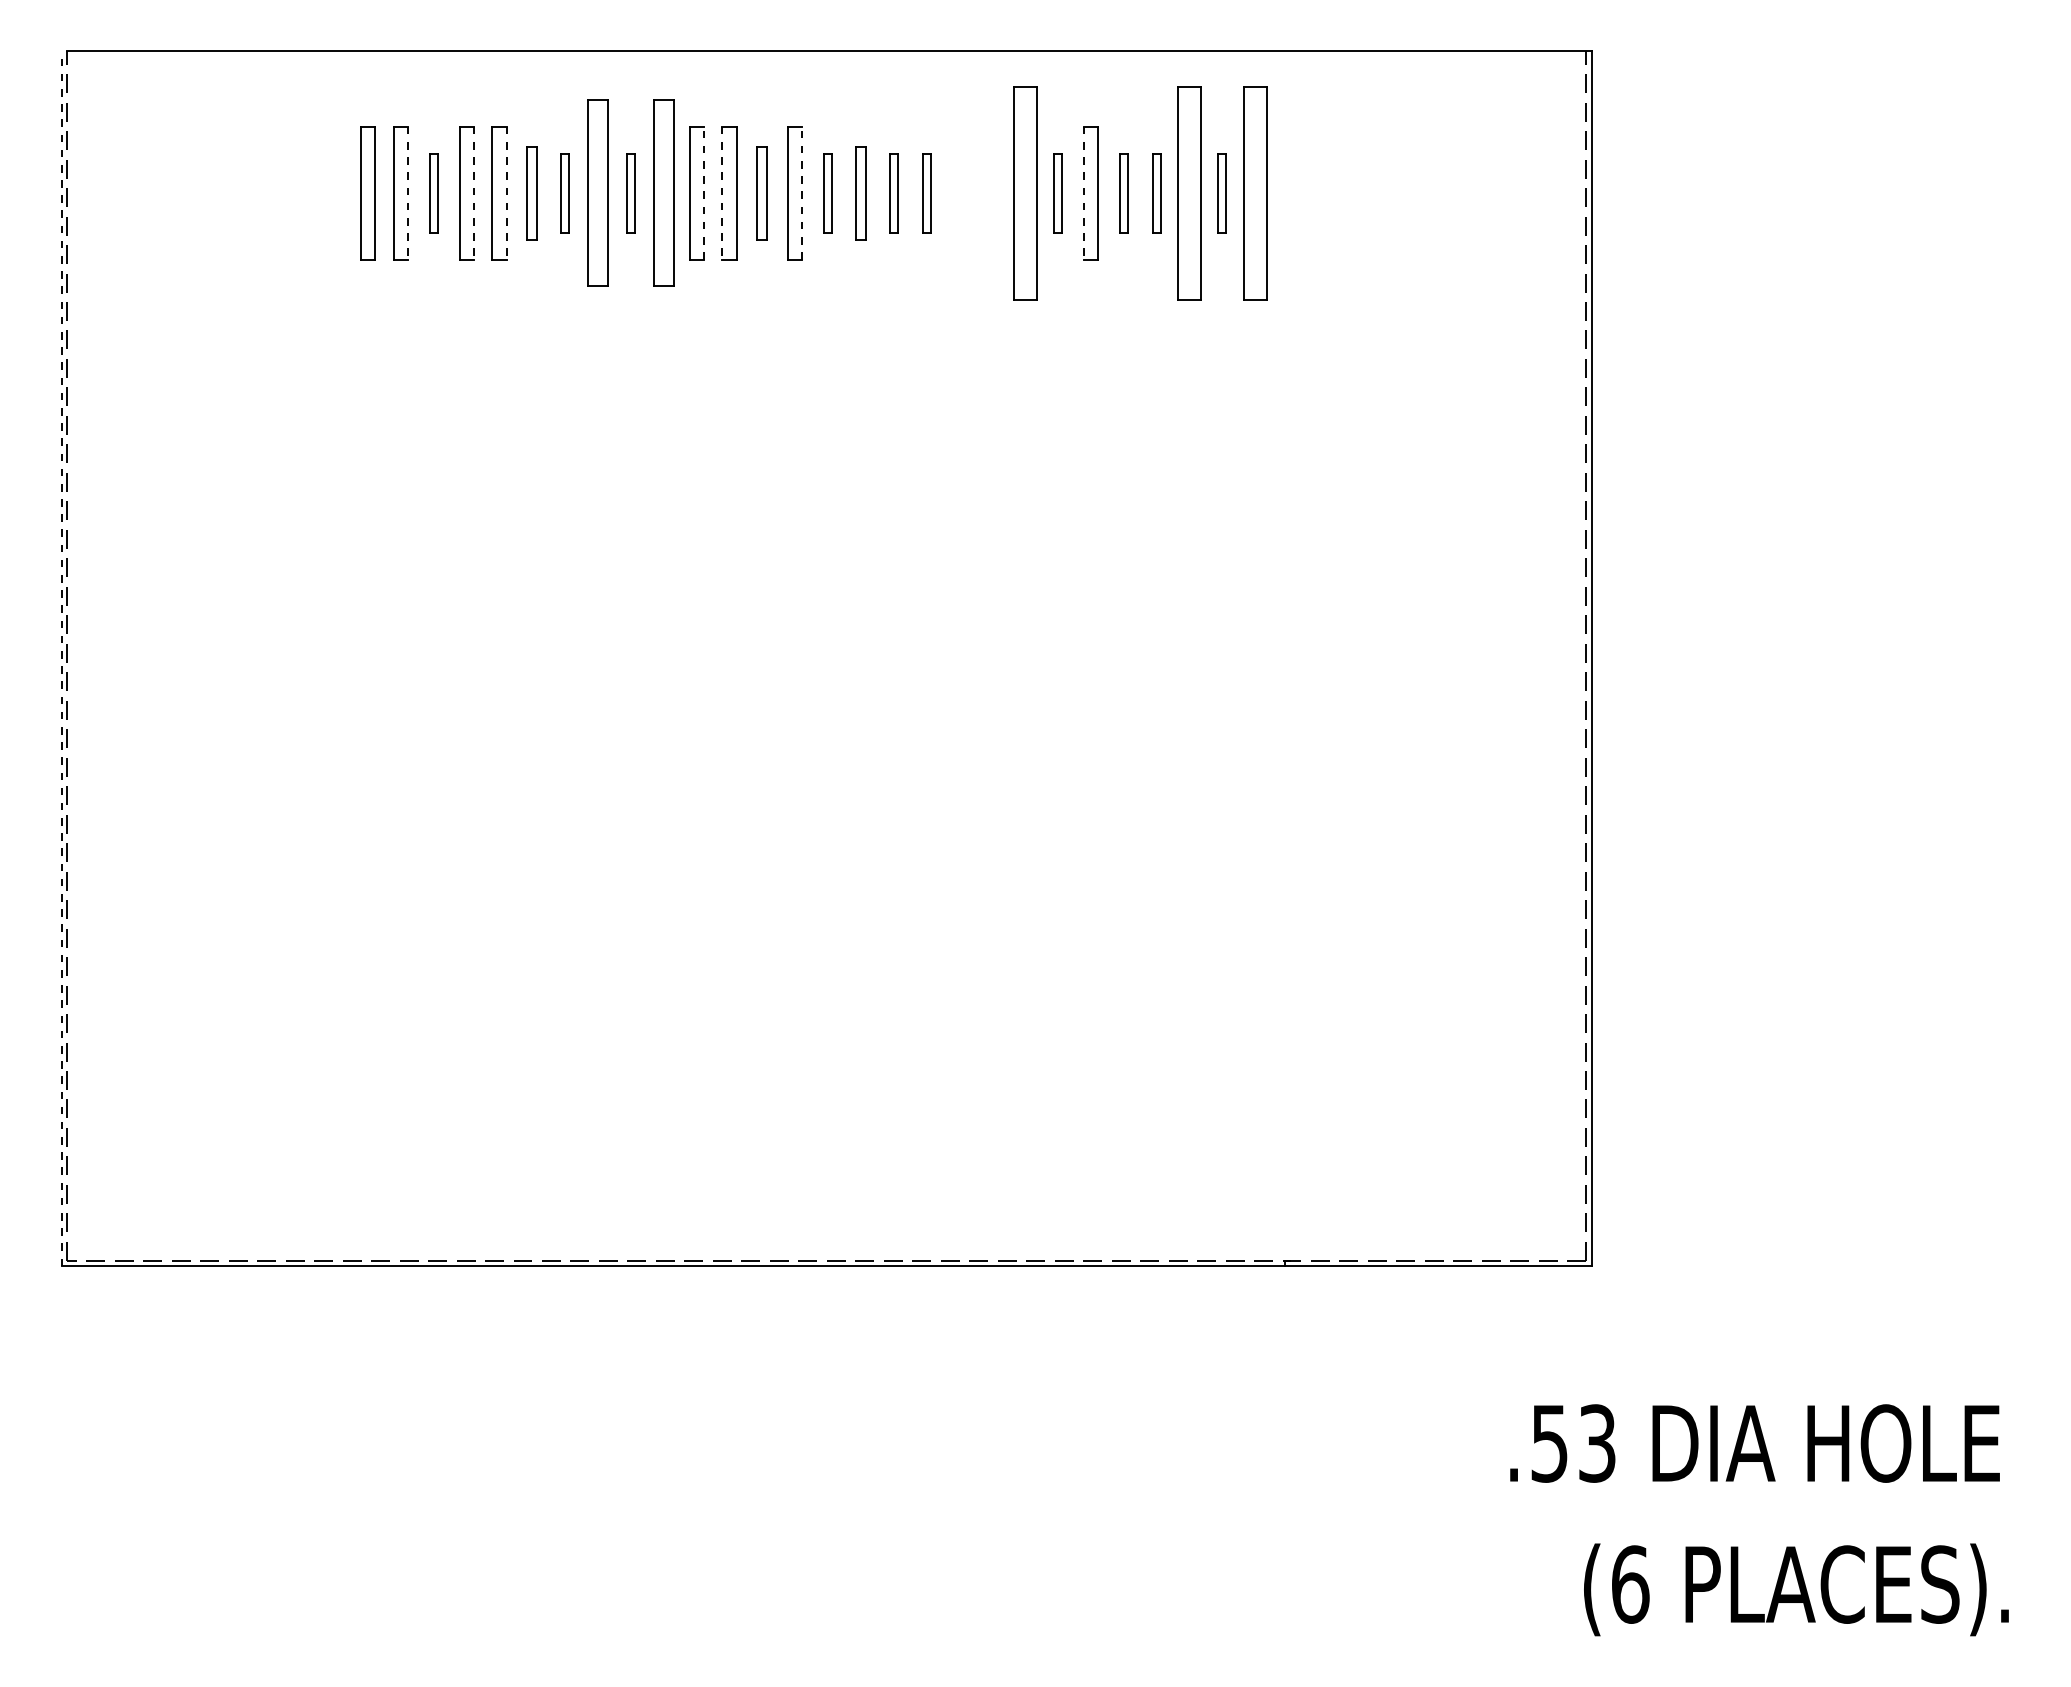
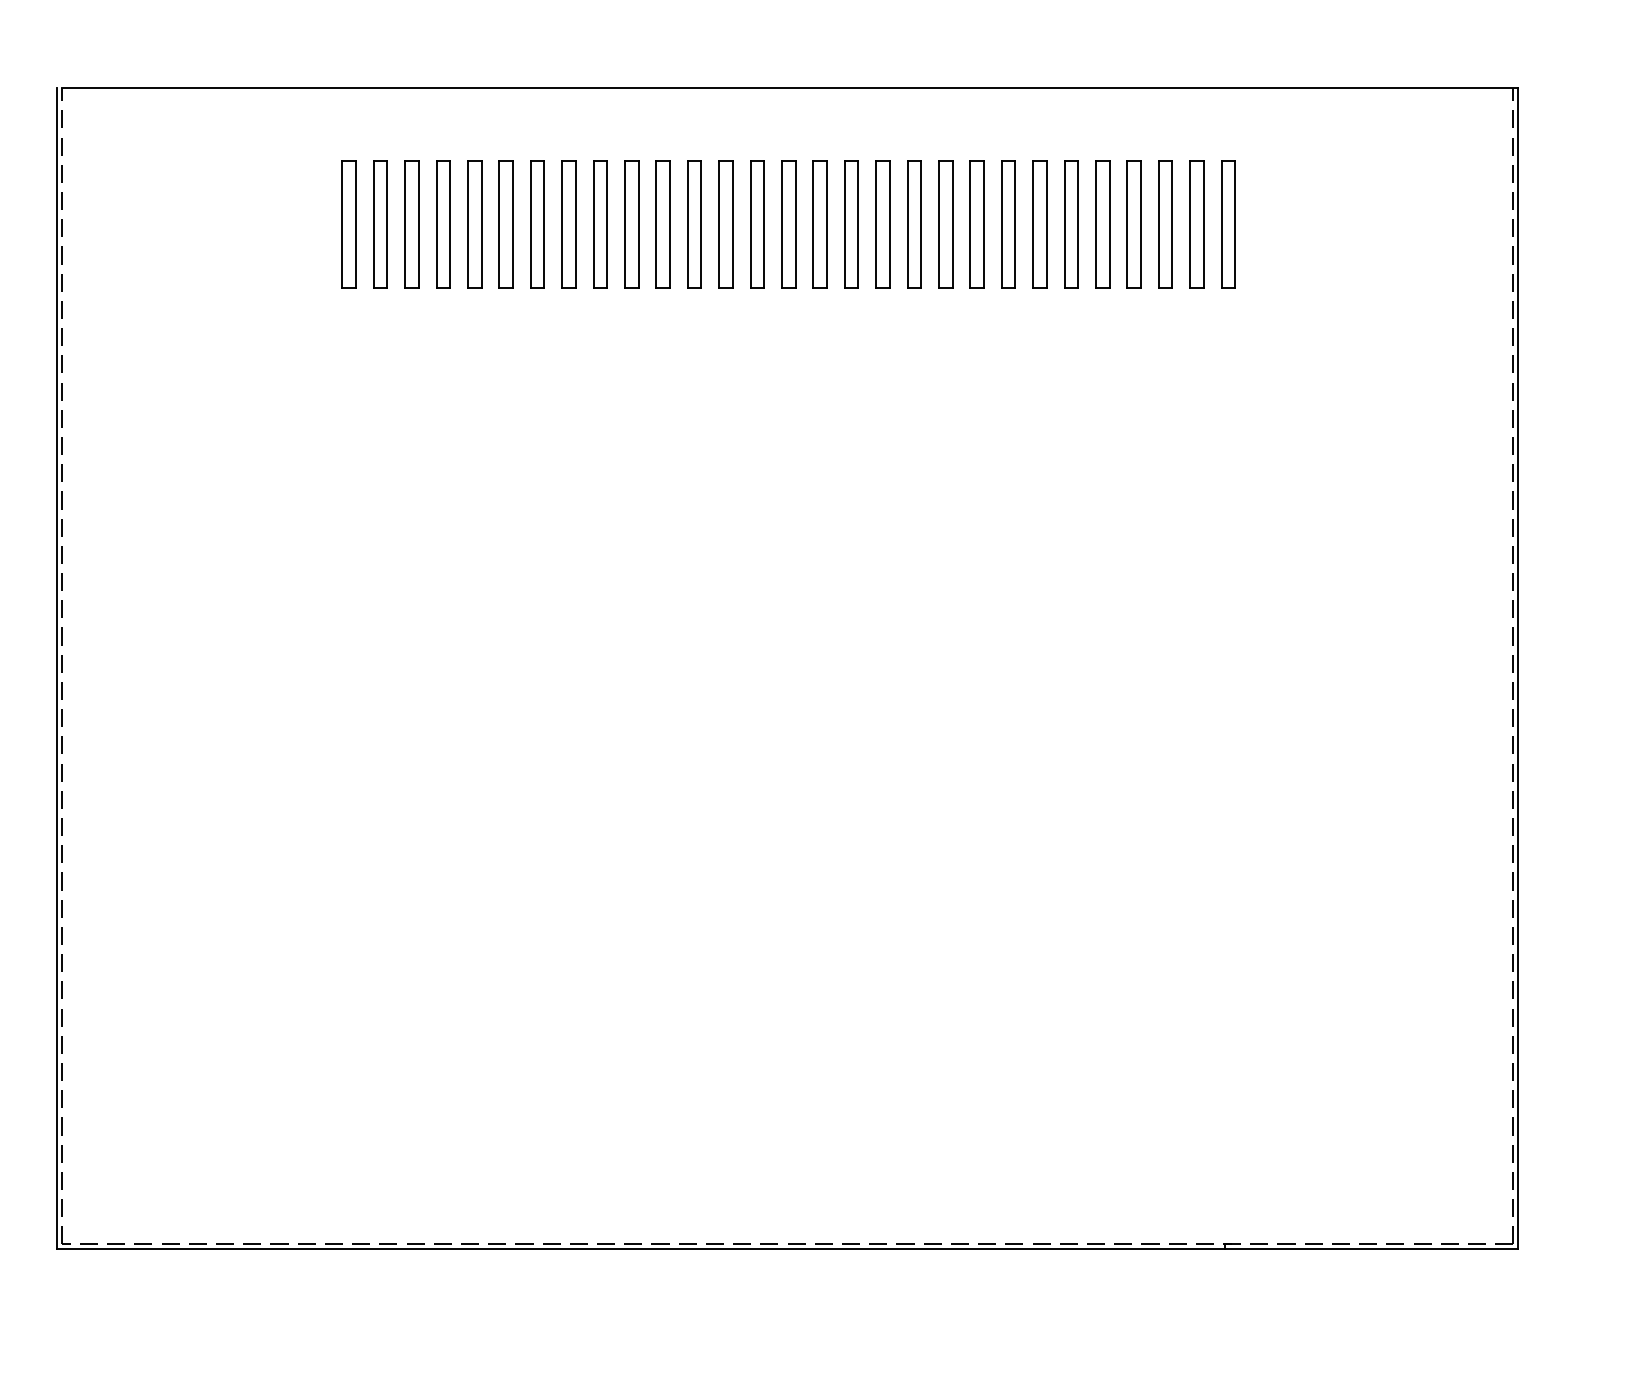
line: (703, 192) -> (669, 223), dashed -> solid
line: (802, 192) -> (764, 223), dashed -> solid
line: (408, 193) -> (387, 224), dashed -> solid
part: (433, 193) -> (411, 224), size x1.67
line: (473, 193) -> (449, 224), dashed -> solid
line: (506, 193) -> (481, 224), dashed -> solid
part: (531, 193) -> (505, 224), size x1.43
part: (564, 193) -> (536, 224), size x1.67
part: (597, 193) -> (568, 224), size x0.71
part: (630, 193) -> (599, 224), size x1.67
part: (663, 193) -> (631, 224), size x0.71
line: (722, 193) -> (687, 224), dashed -> solid
part: (761, 193) -> (725, 224), size x1.43
part: (827, 193) -> (788, 224), size x1.67
part: (860, 193) -> (819, 224), size x1.43
part: (893, 193) -> (851, 224), size x1.67
part: (926, 193) -> (882, 224), size x1.67
part: (959, 193) -> (914, 224), added
part: (991, 193) -> (944, 224), added
part: (1024, 193) -> (976, 224), size x0.62
part: (1057, 193) -> (1008, 224), size x1.67
line: (1083, 193) -> (1032, 224), dashed -> solid
part: (1123, 193) -> (1071, 224), size x1.67
part: (1156, 193) -> (1102, 224), size x1.67
part: (1189, 193) -> (1134, 224), size x0.62
part: (1221, 193) -> (1164, 224), size x1.67
part: (1254, 193) -> (1196, 224), size x0.62
part: (1287, 193) -> (1227, 224), added
line: (62, 658) -> (57, 668), dashed -> solid

